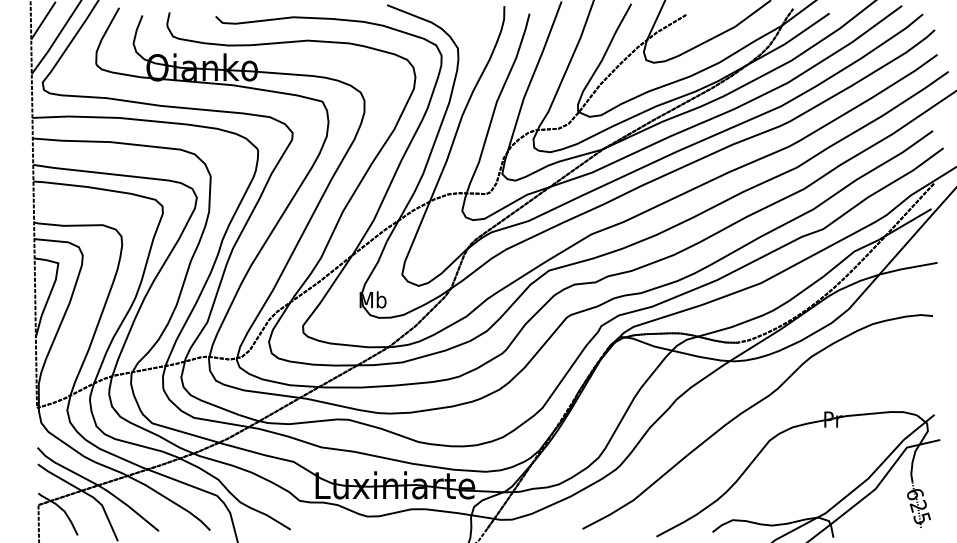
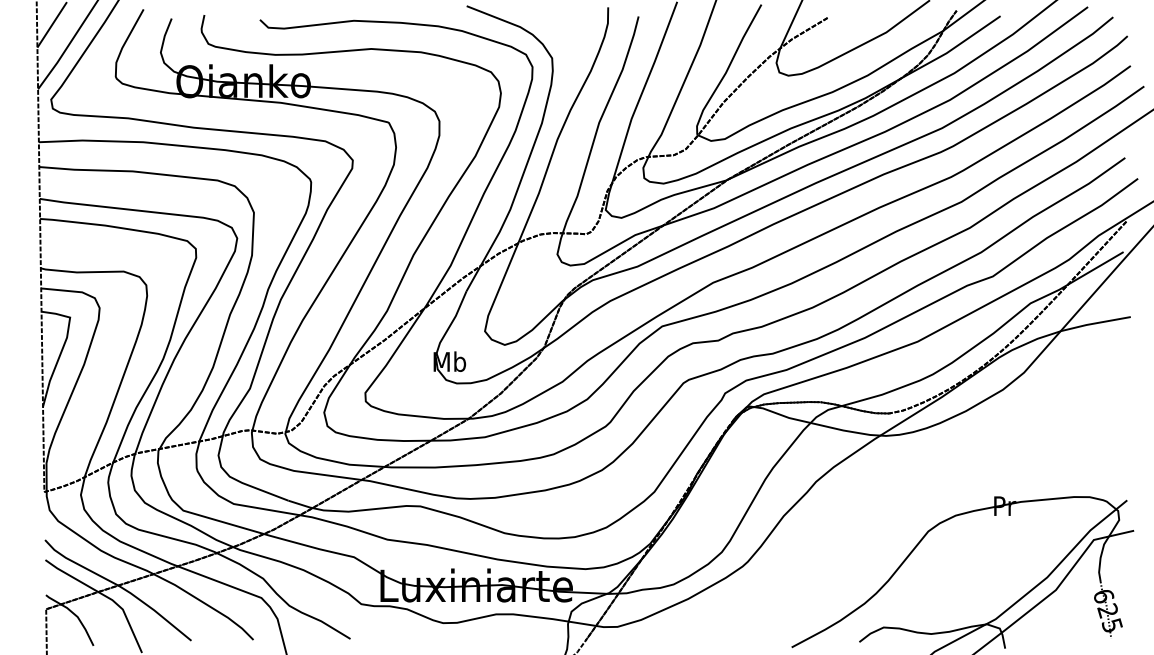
curve: (749, 409) -> (904, 493), removed

